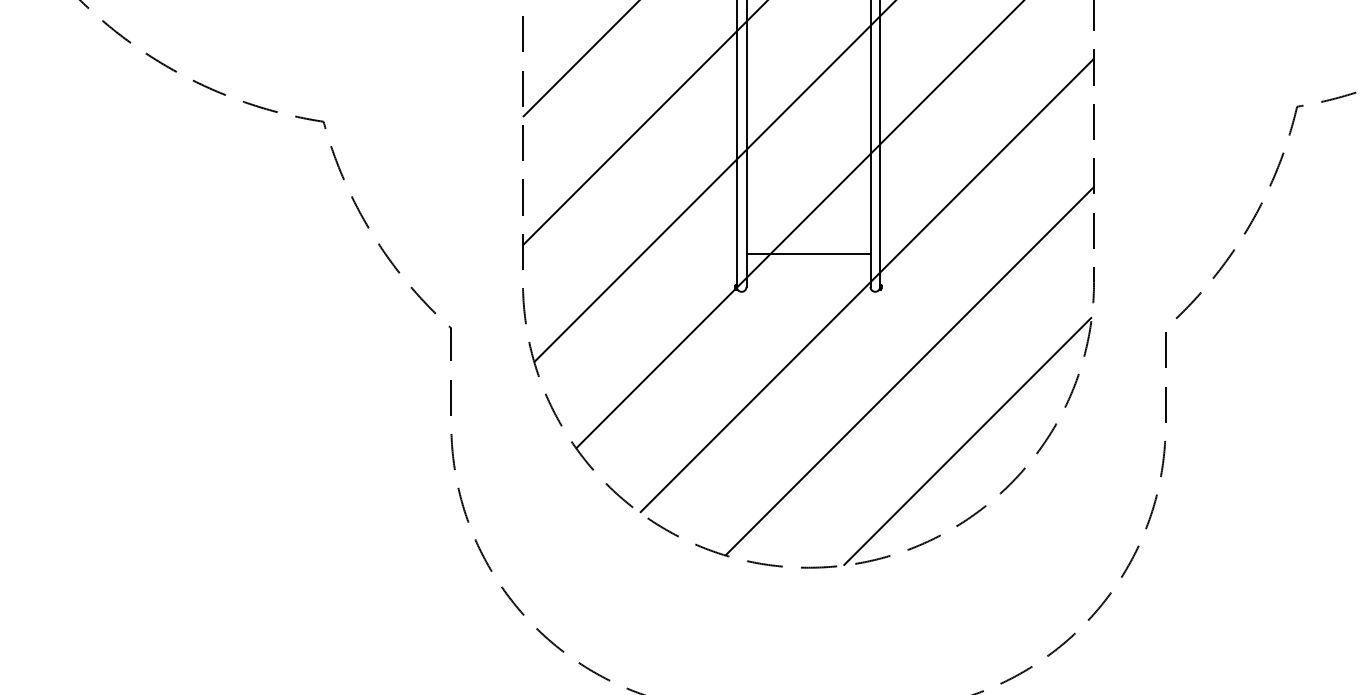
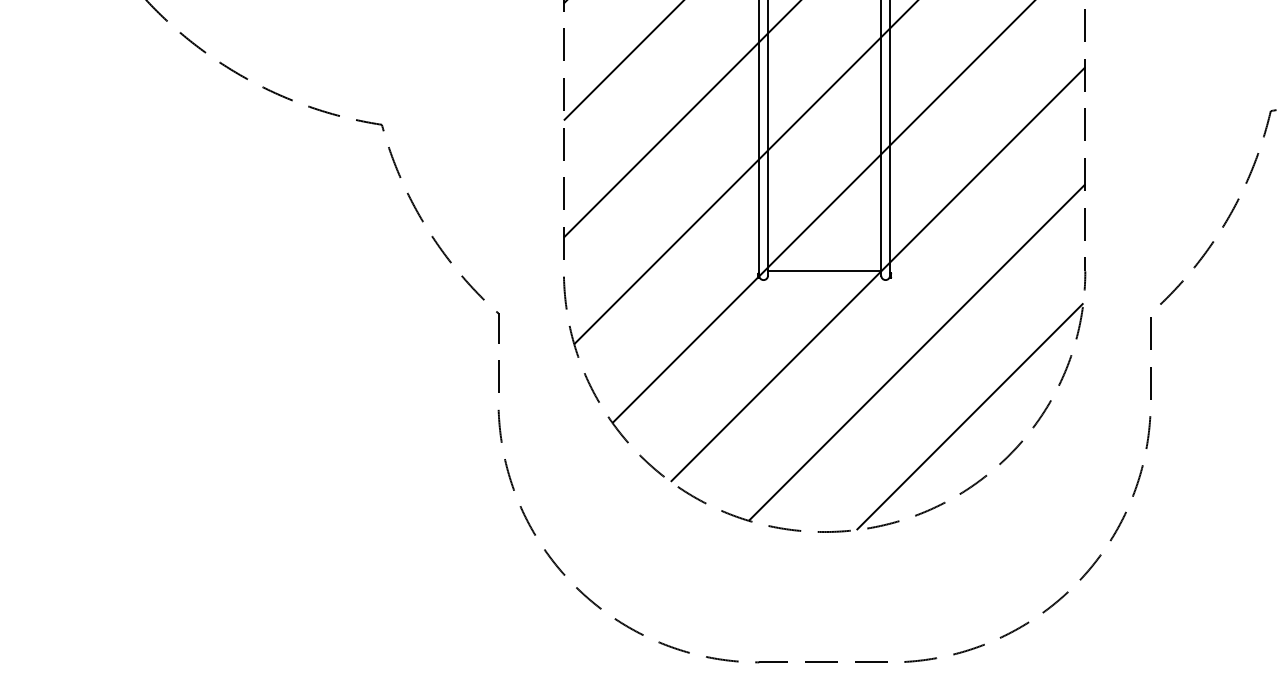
line: (808, 253) -> (824, 271), moved

